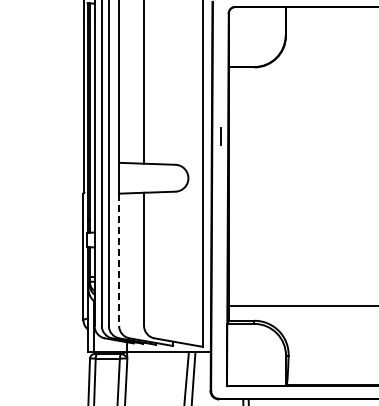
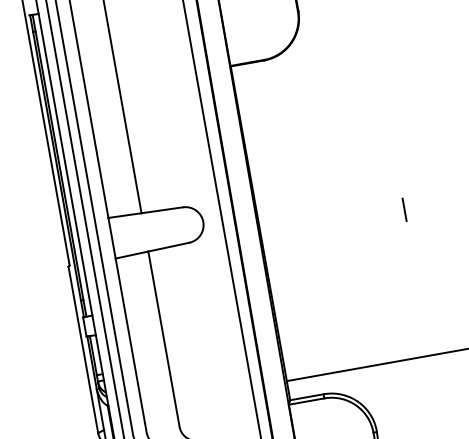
line: (220, 136) -> (403, 209), moved
line: (119, 260) -> (131, 346), dashed -> solid

